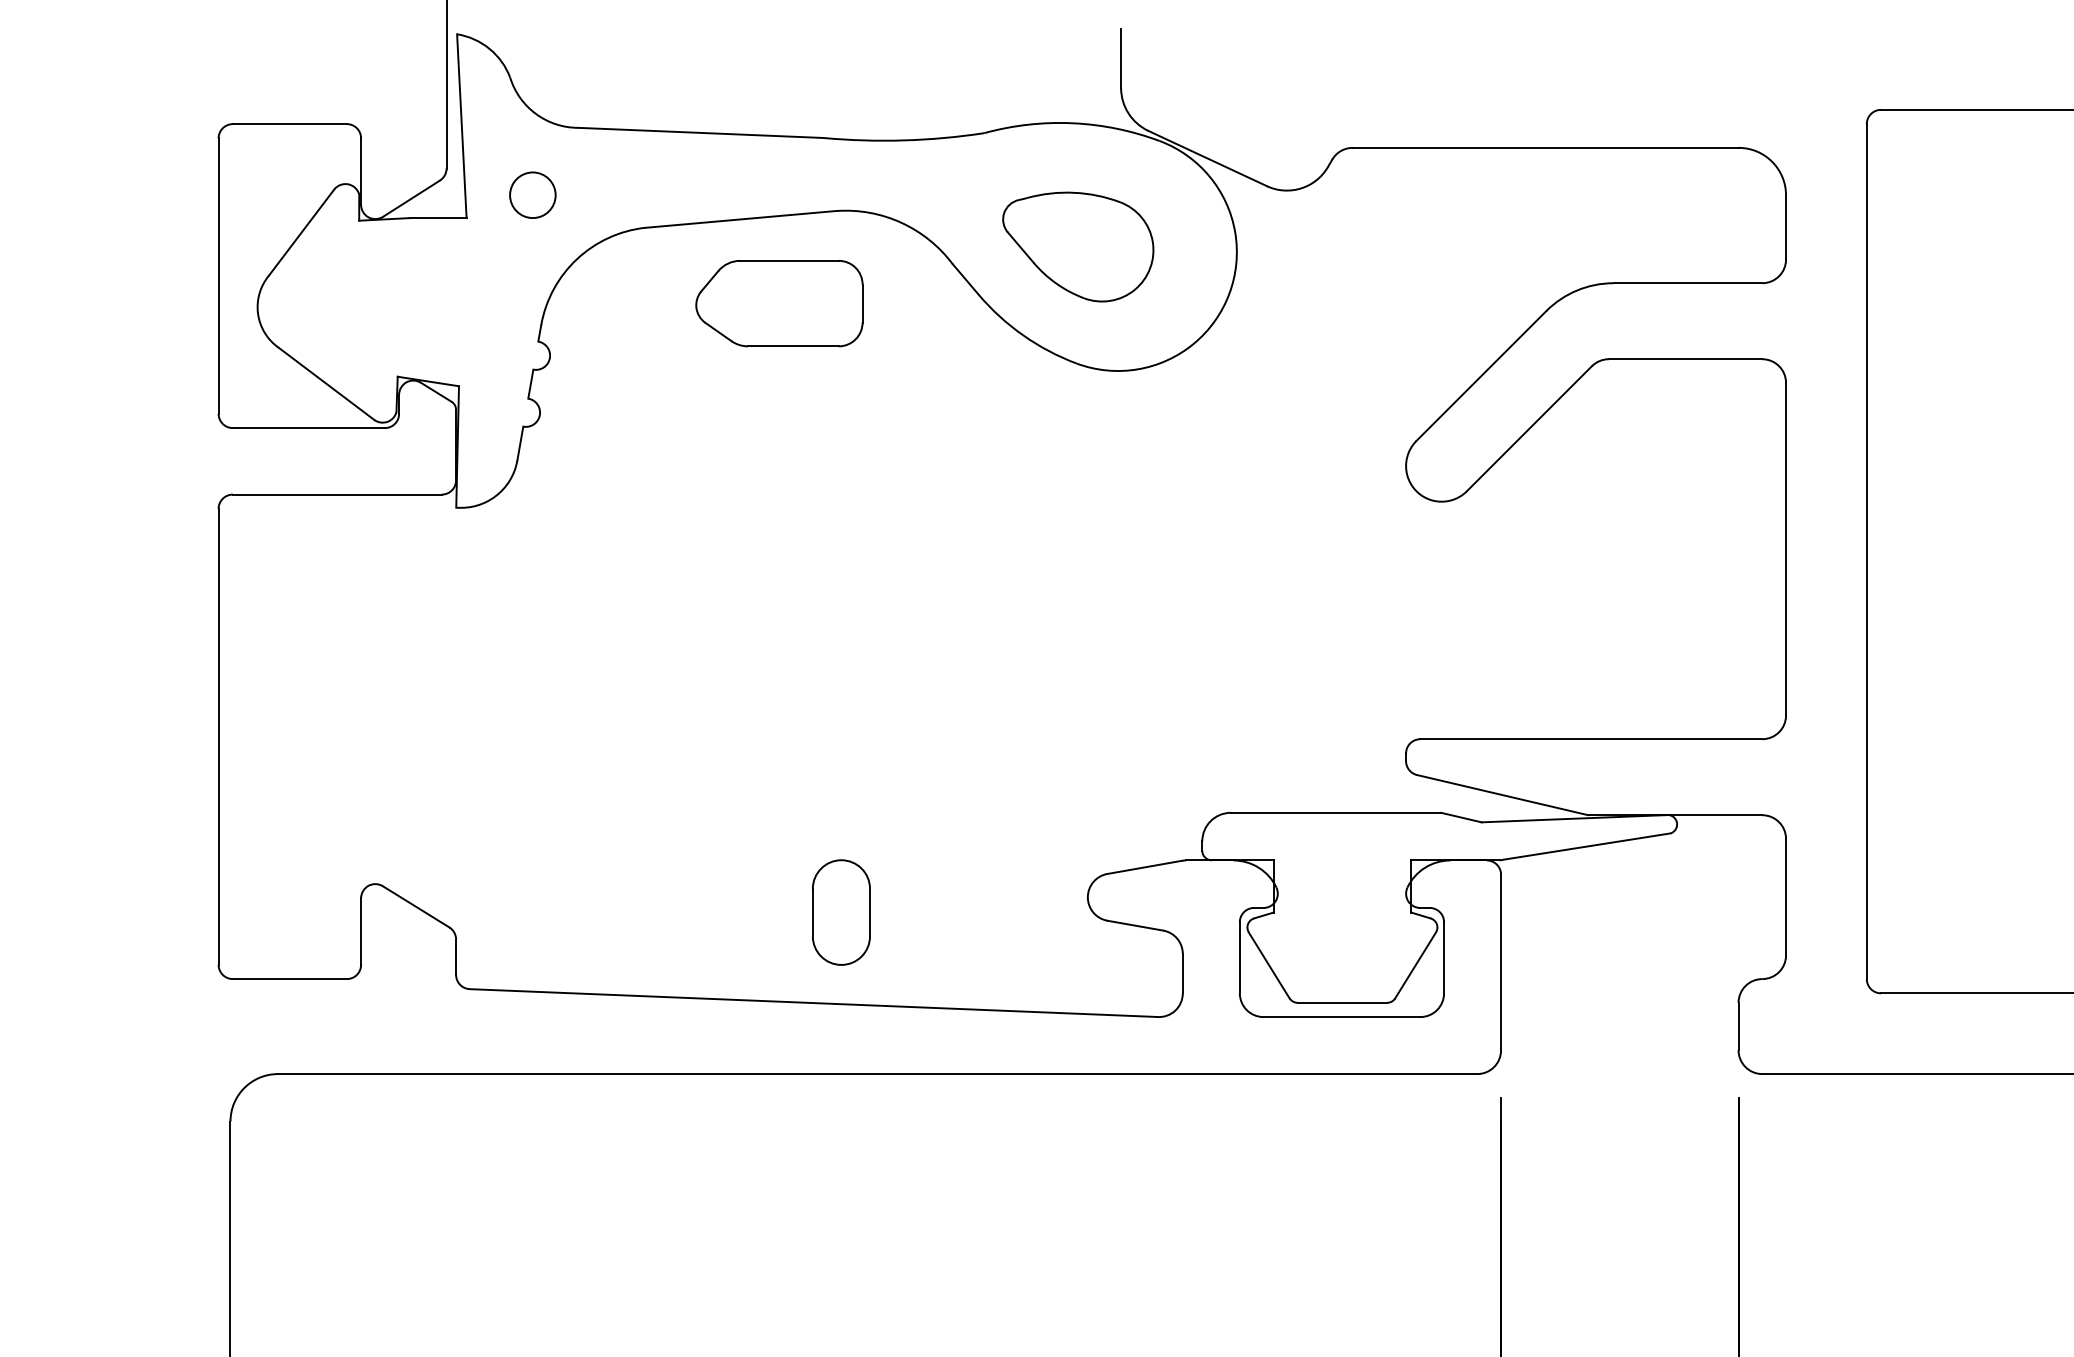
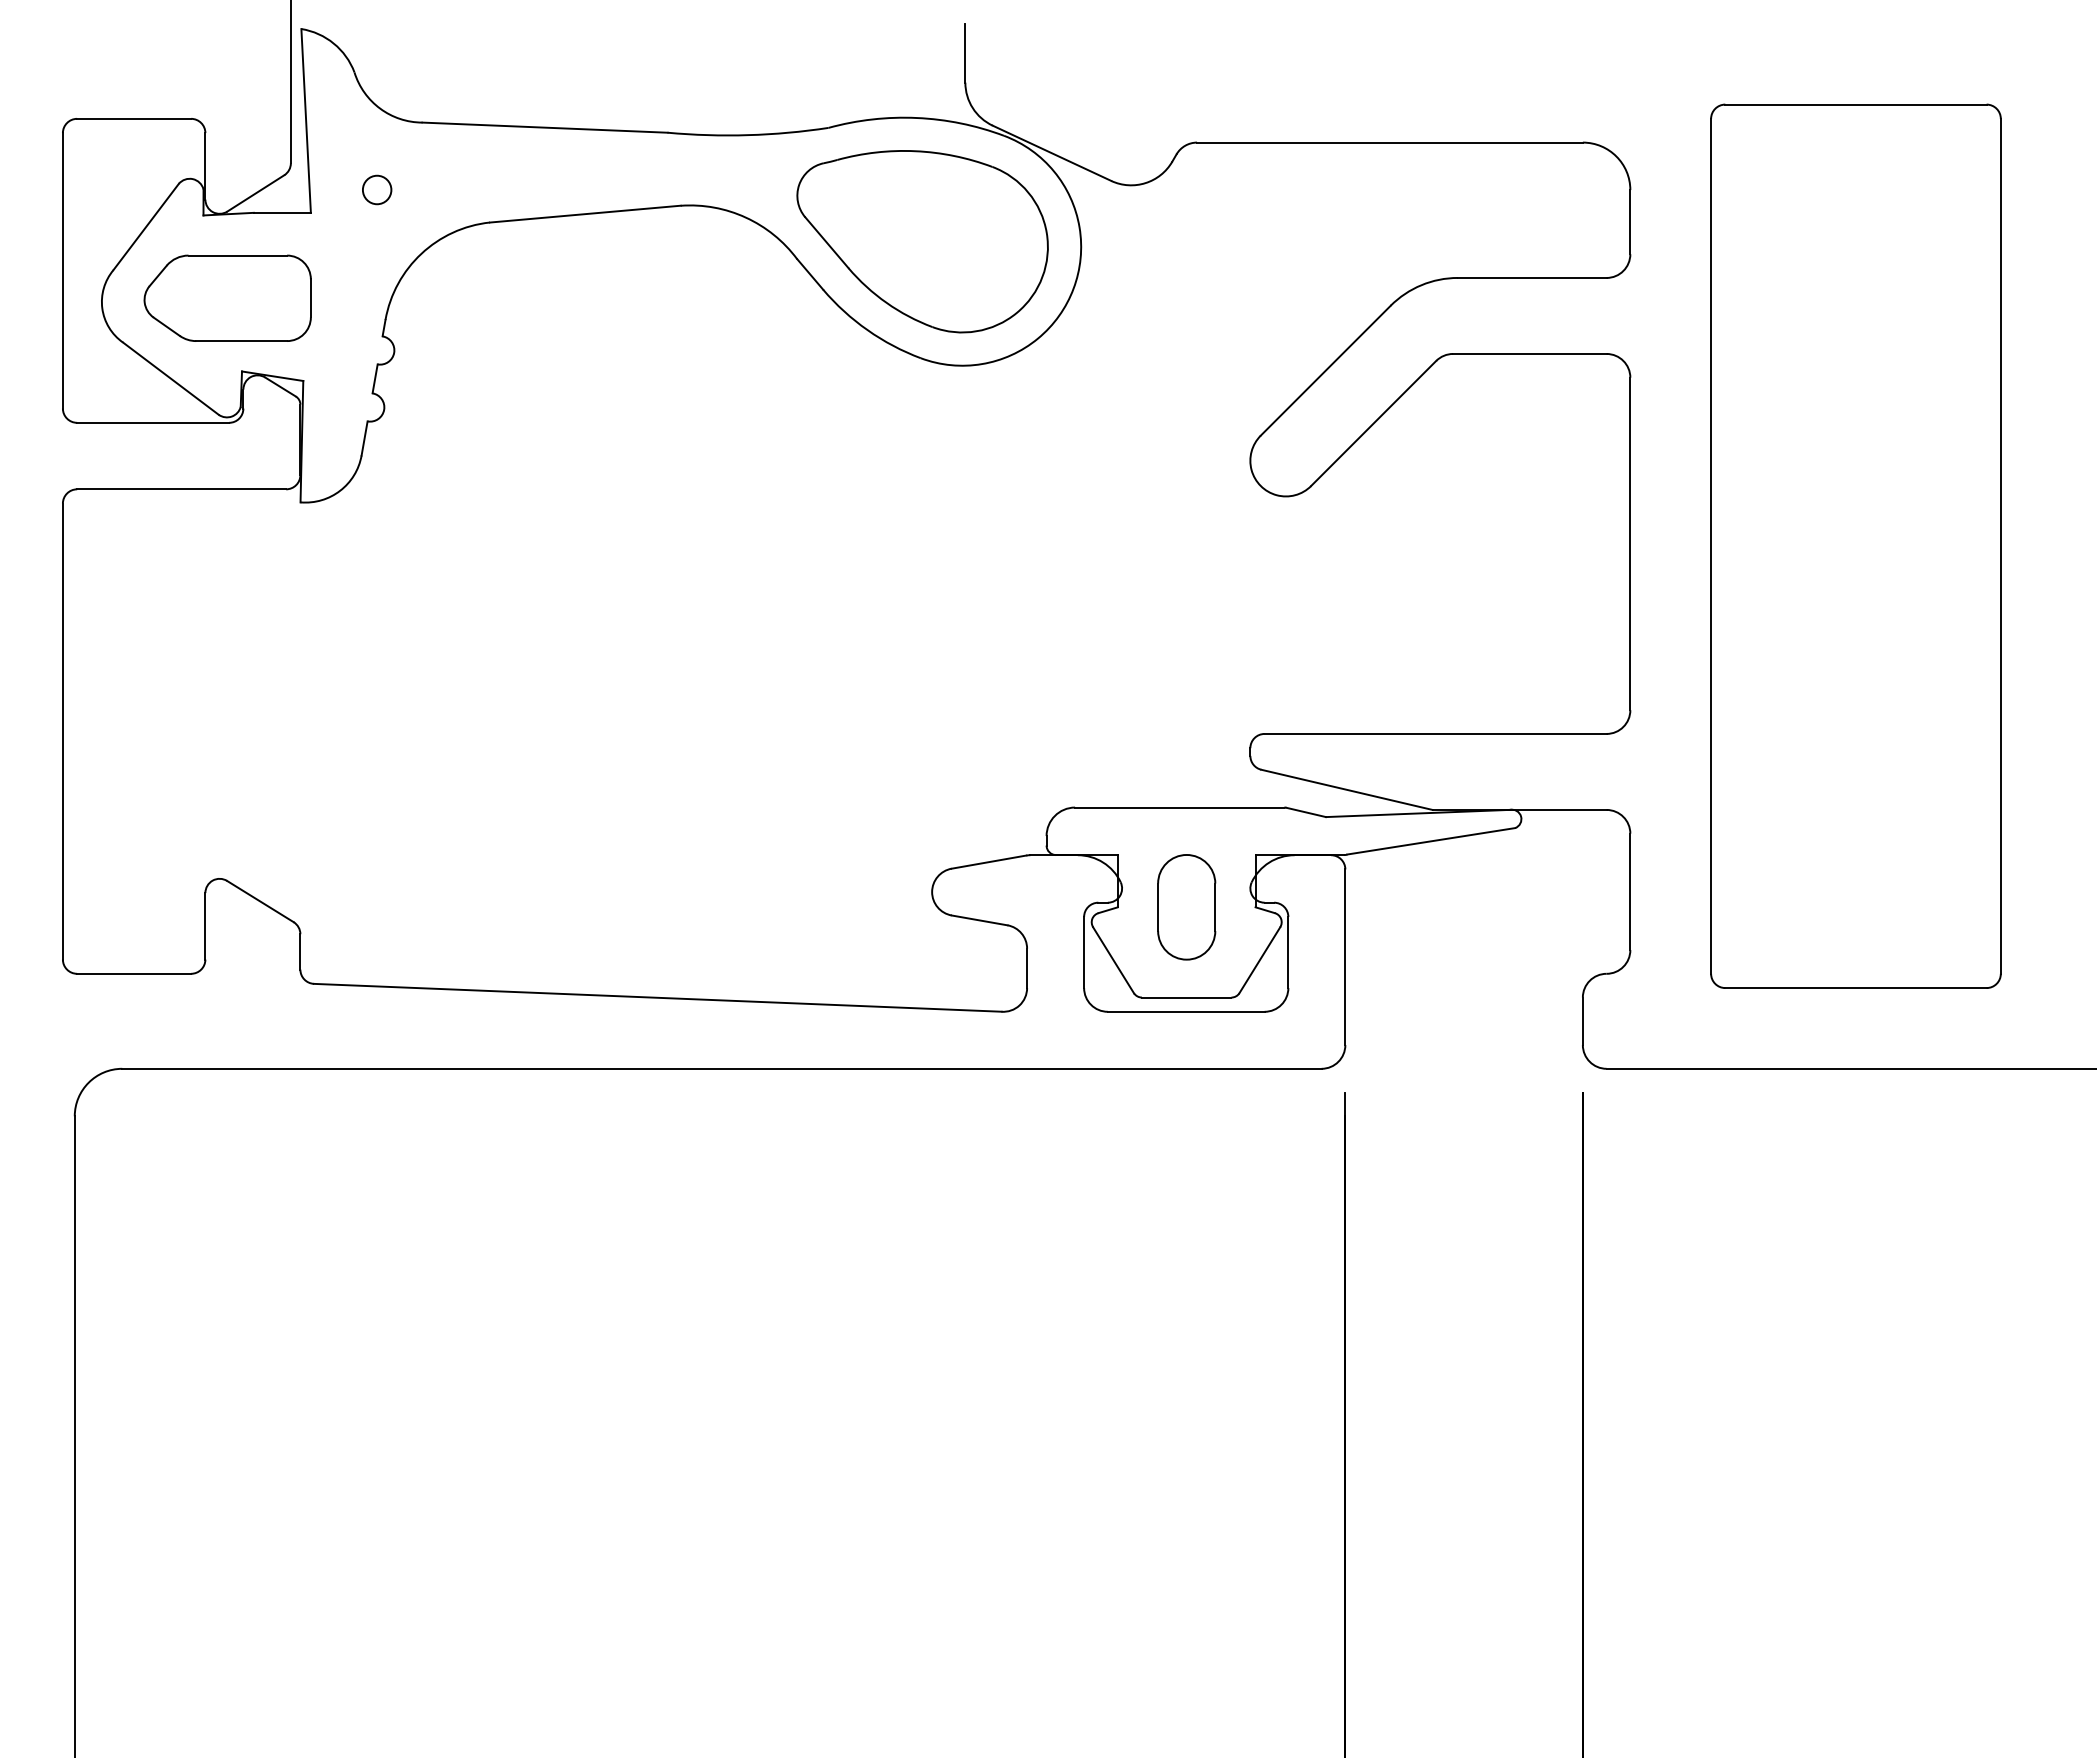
circle: (532, 194) -> (376, 189), size x0.62
part: (1078, 246) -> (922, 241), size x1.67
part: (779, 302) -> (227, 297), moved
part: (841, 912) -> (1186, 907), moved

